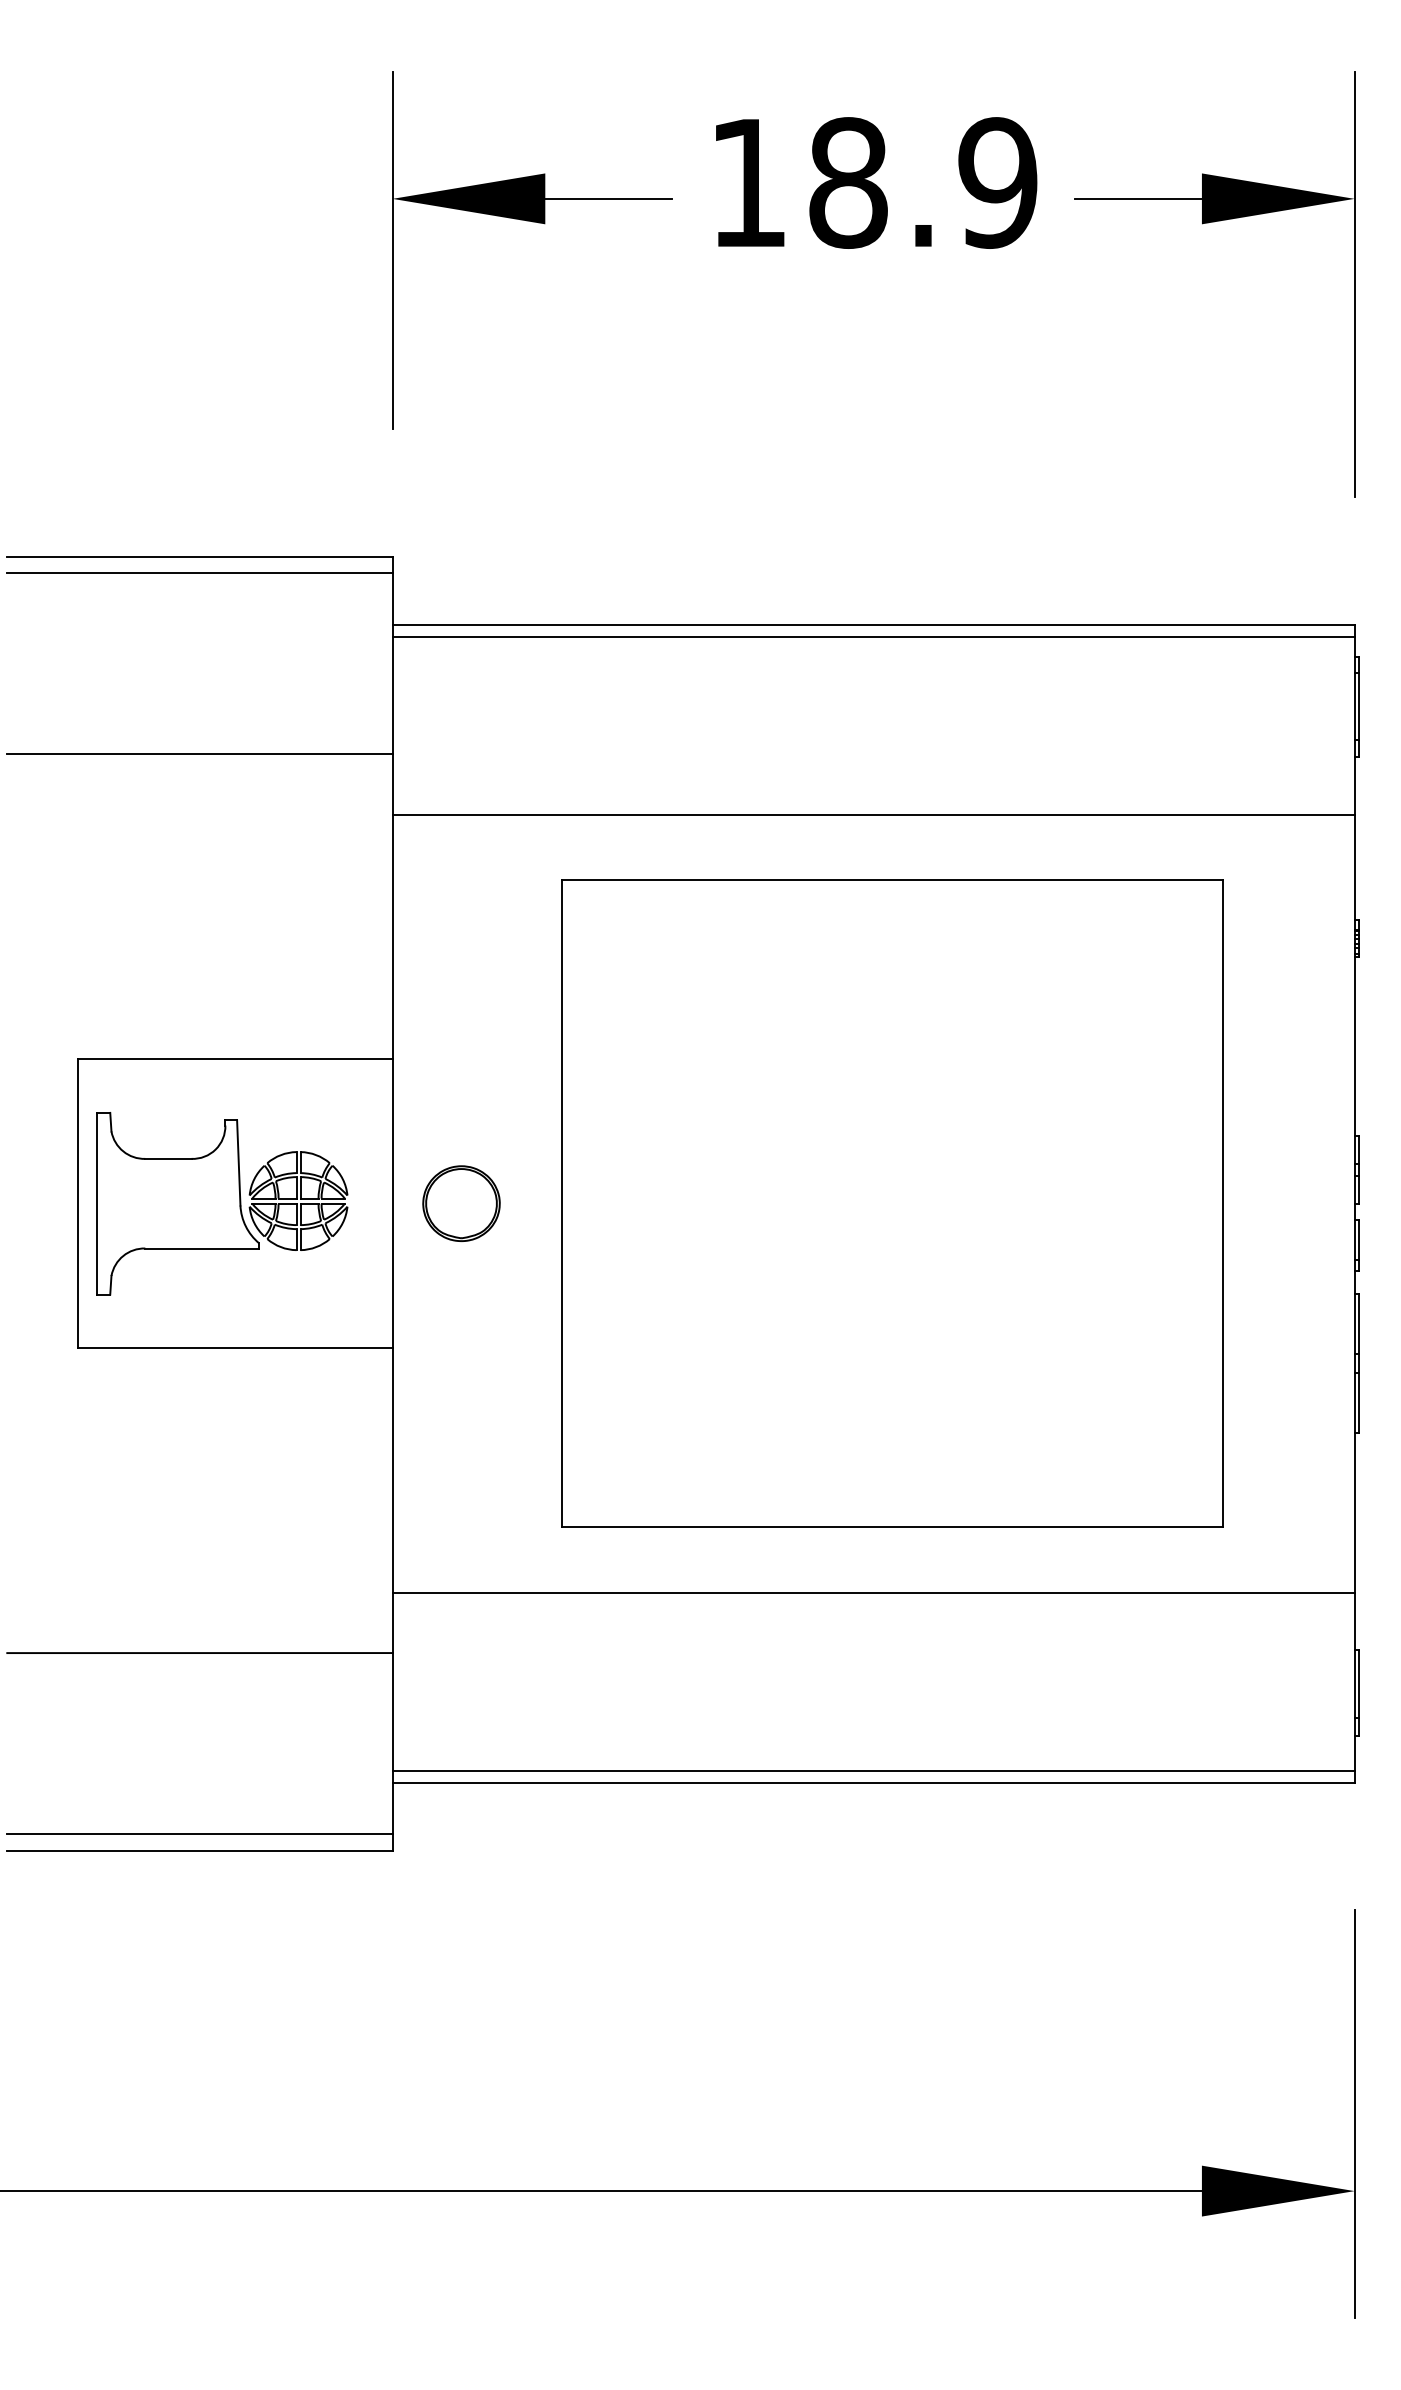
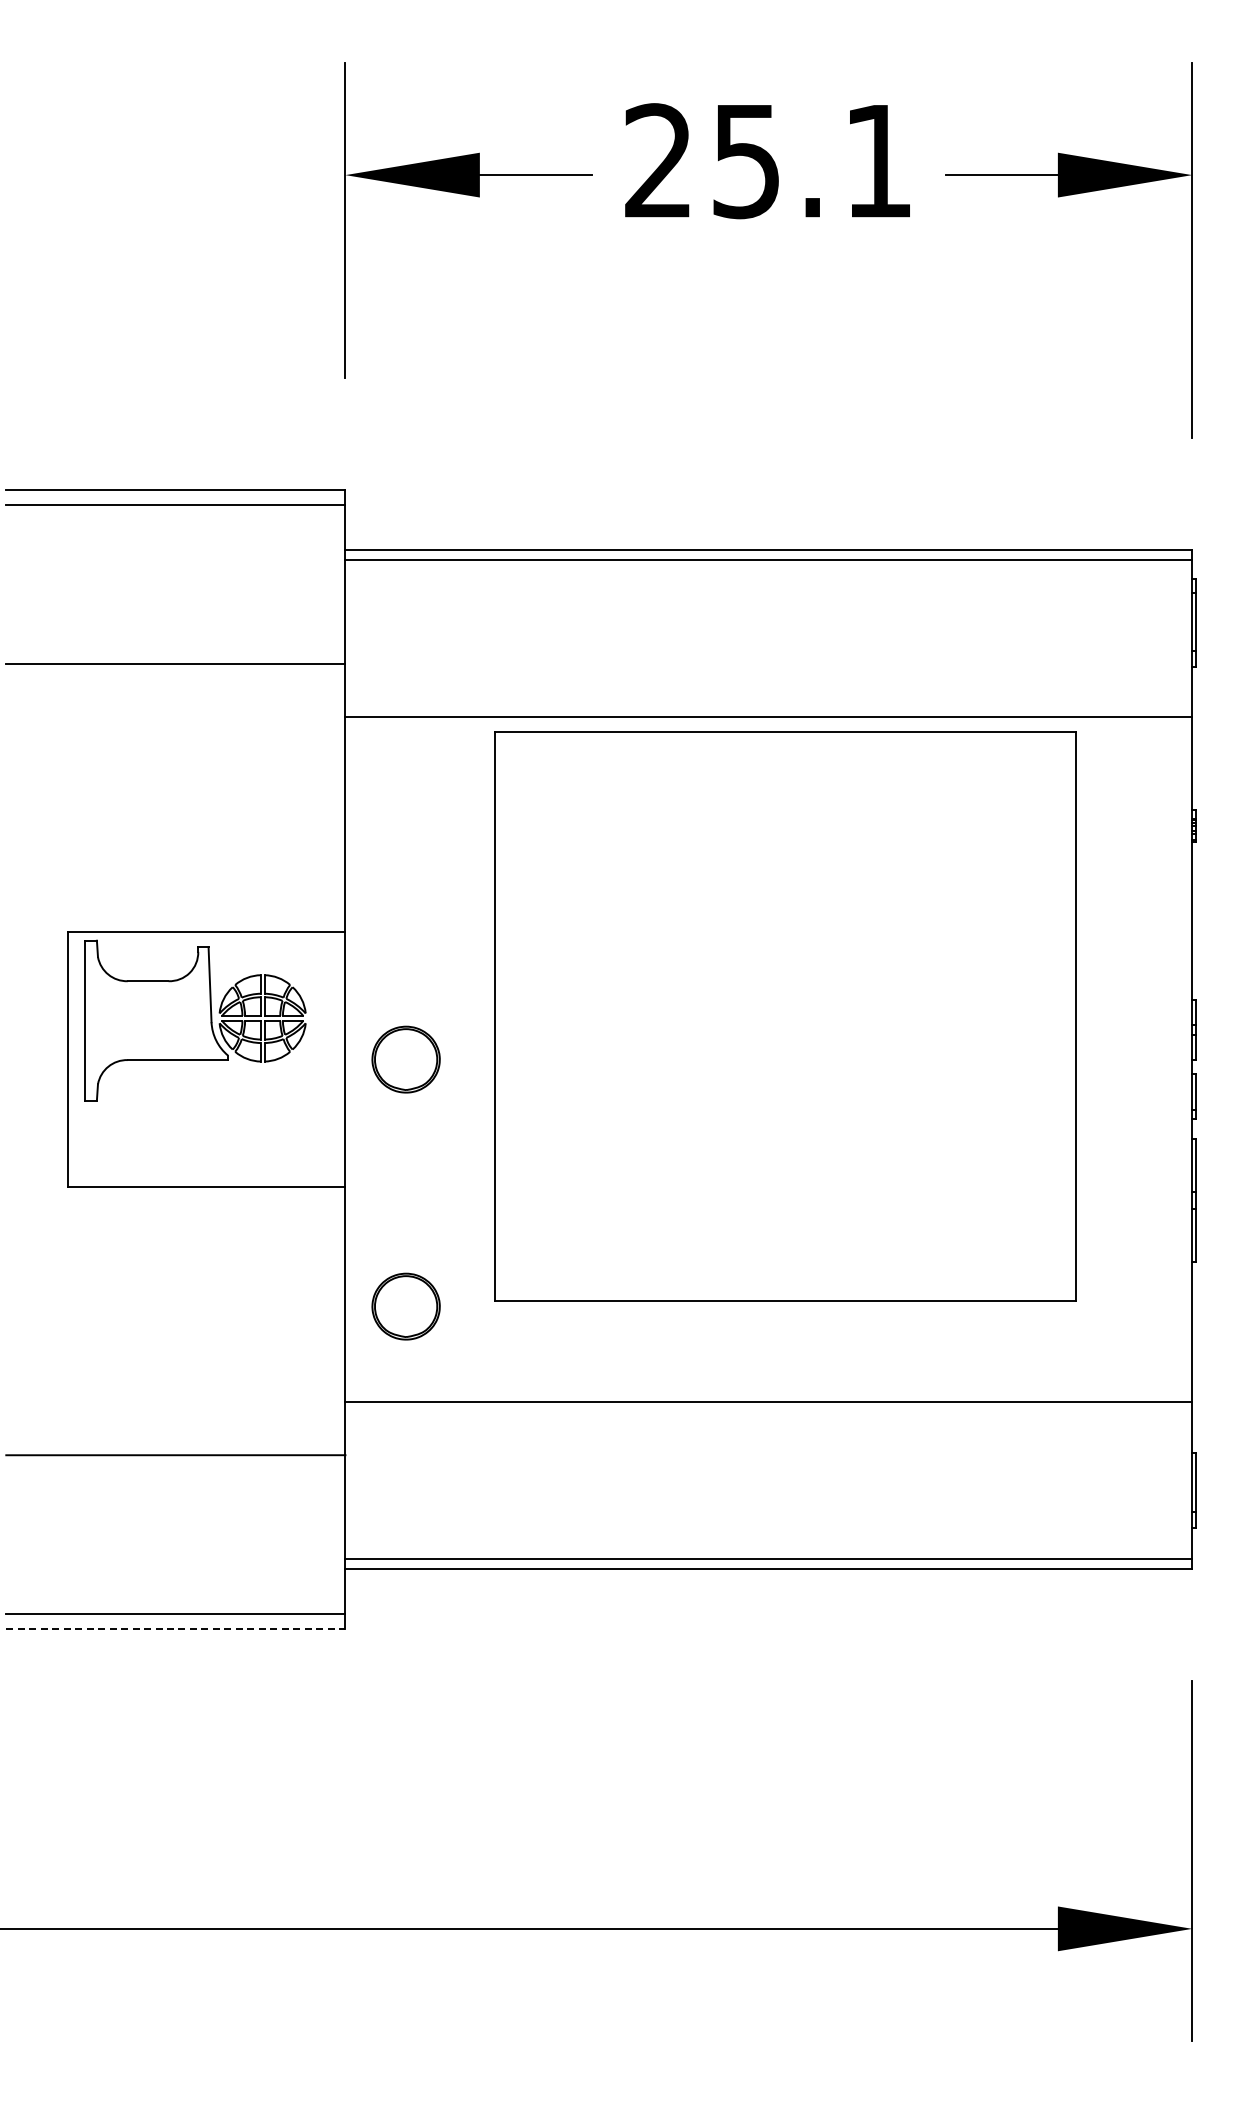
text: (873, 183) -> (768, 161), 18.9 -> 25.1
part: (222, 1203) -> (195, 1020), moved
part: (892, 1203) -> (785, 1016), moved
part: (460, 1484) -> (405, 1306), added
line: (199, 1851) -> (175, 1629), solid -> dashed

